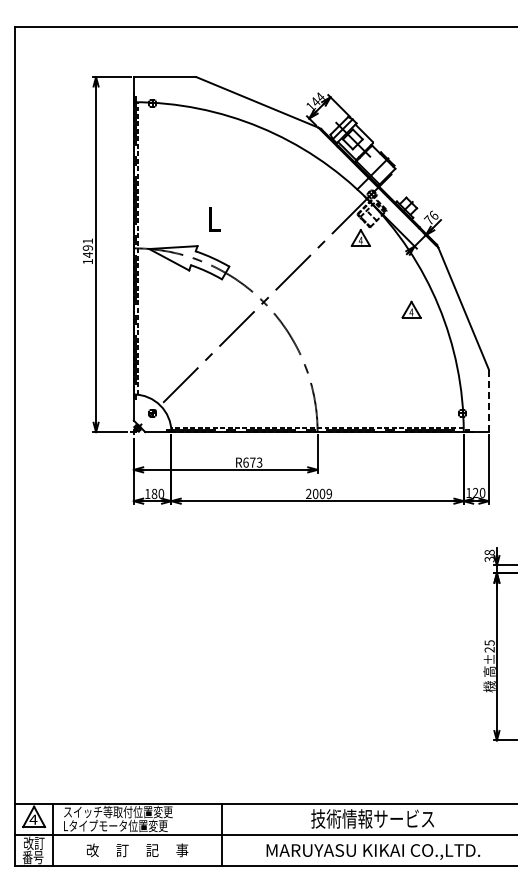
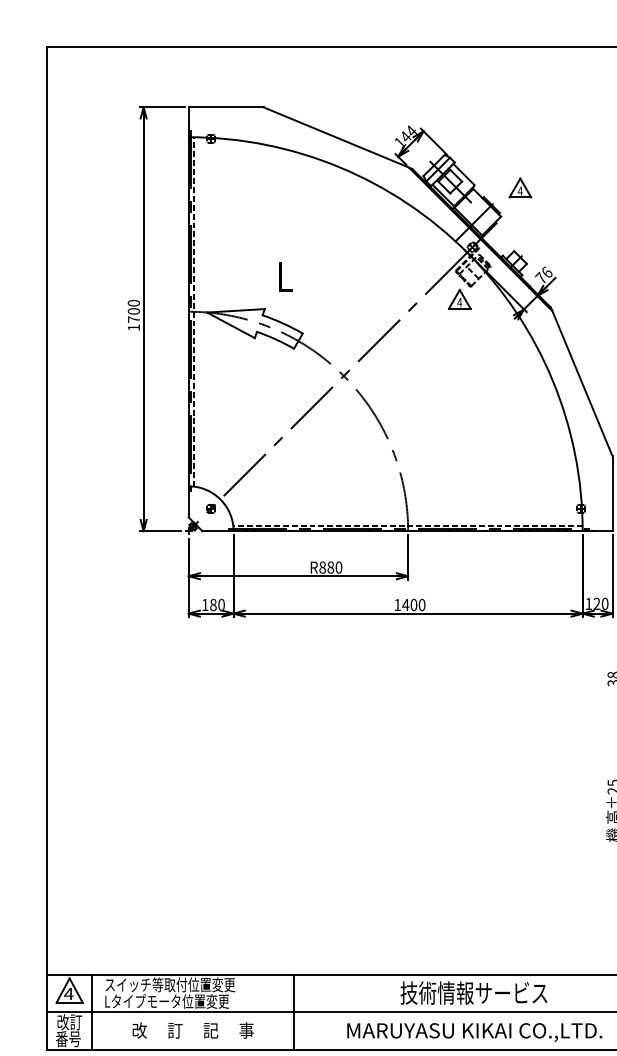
text: (87, 247) -> (133, 310), 1491 -> 1700
part: (411, 309) -> (520, 187), moved
line: (488, 400) -> (612, 493), dashed -> solid
text: (252, 462) -> (330, 567), R673 -> R880
text: (318, 493) -> (409, 604), 2009 -> 1400

